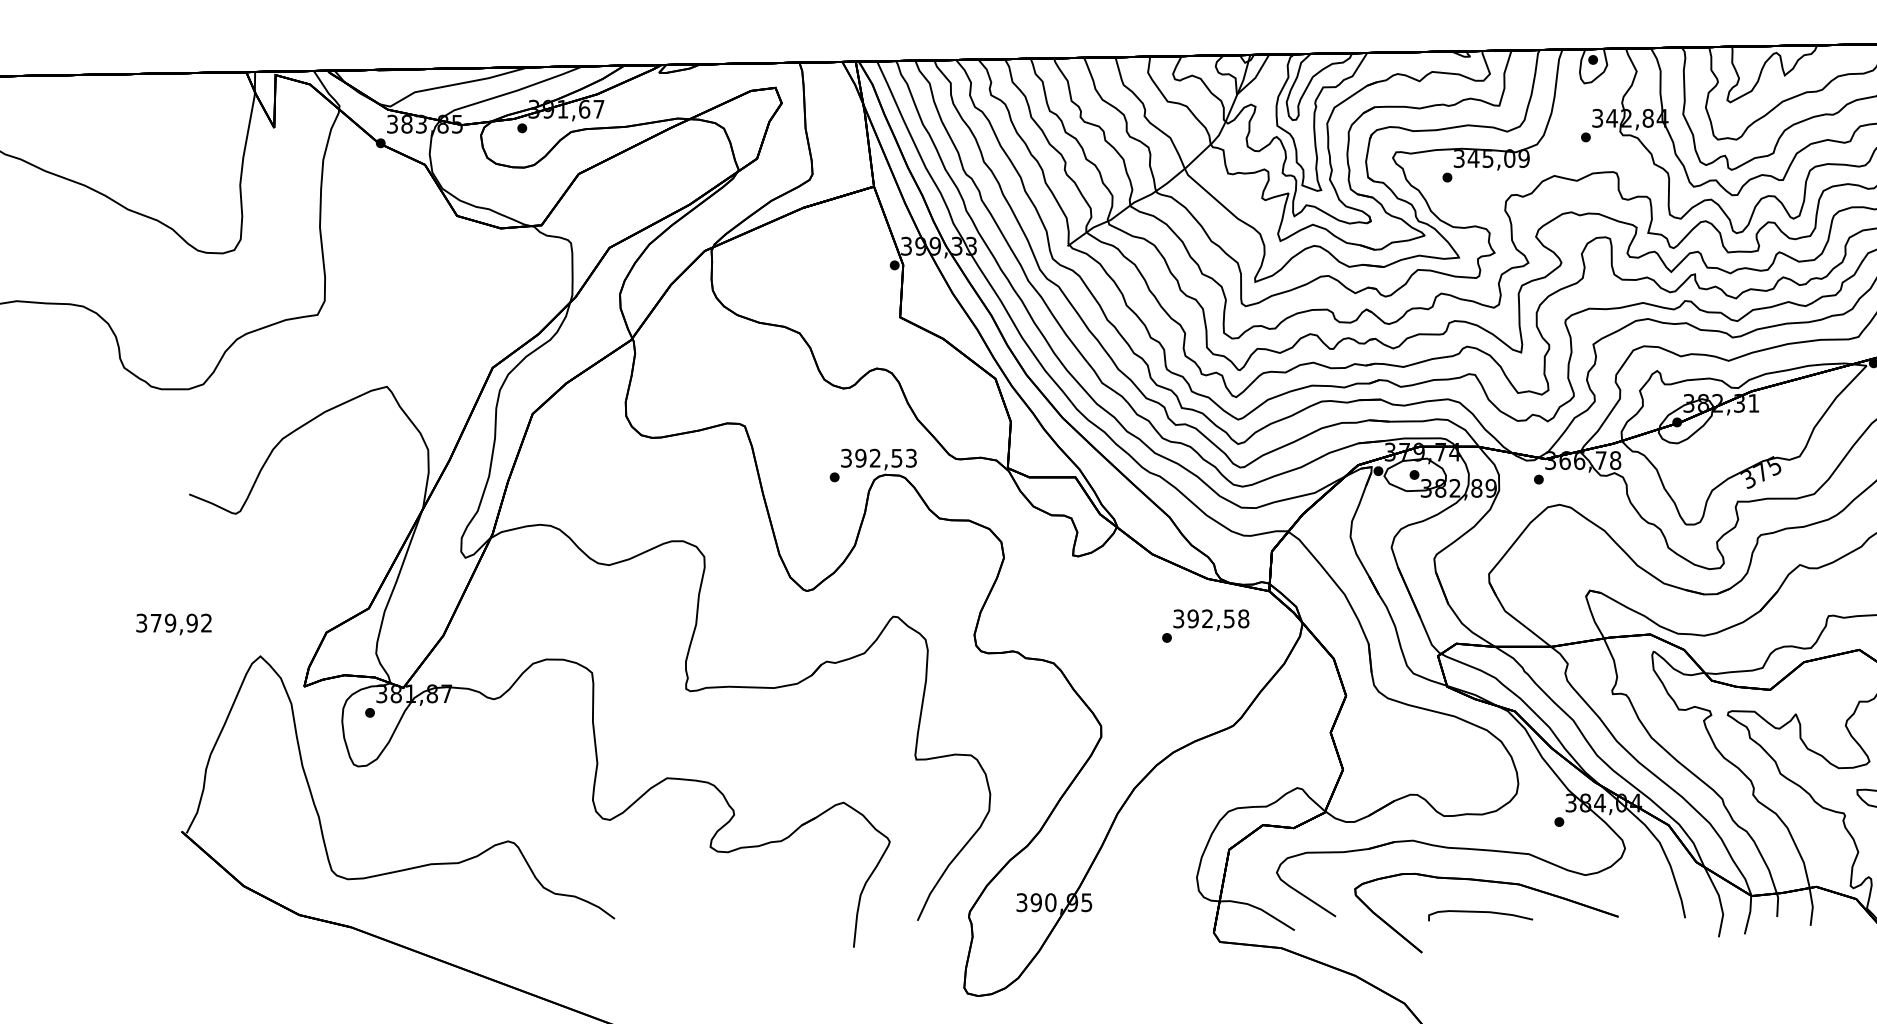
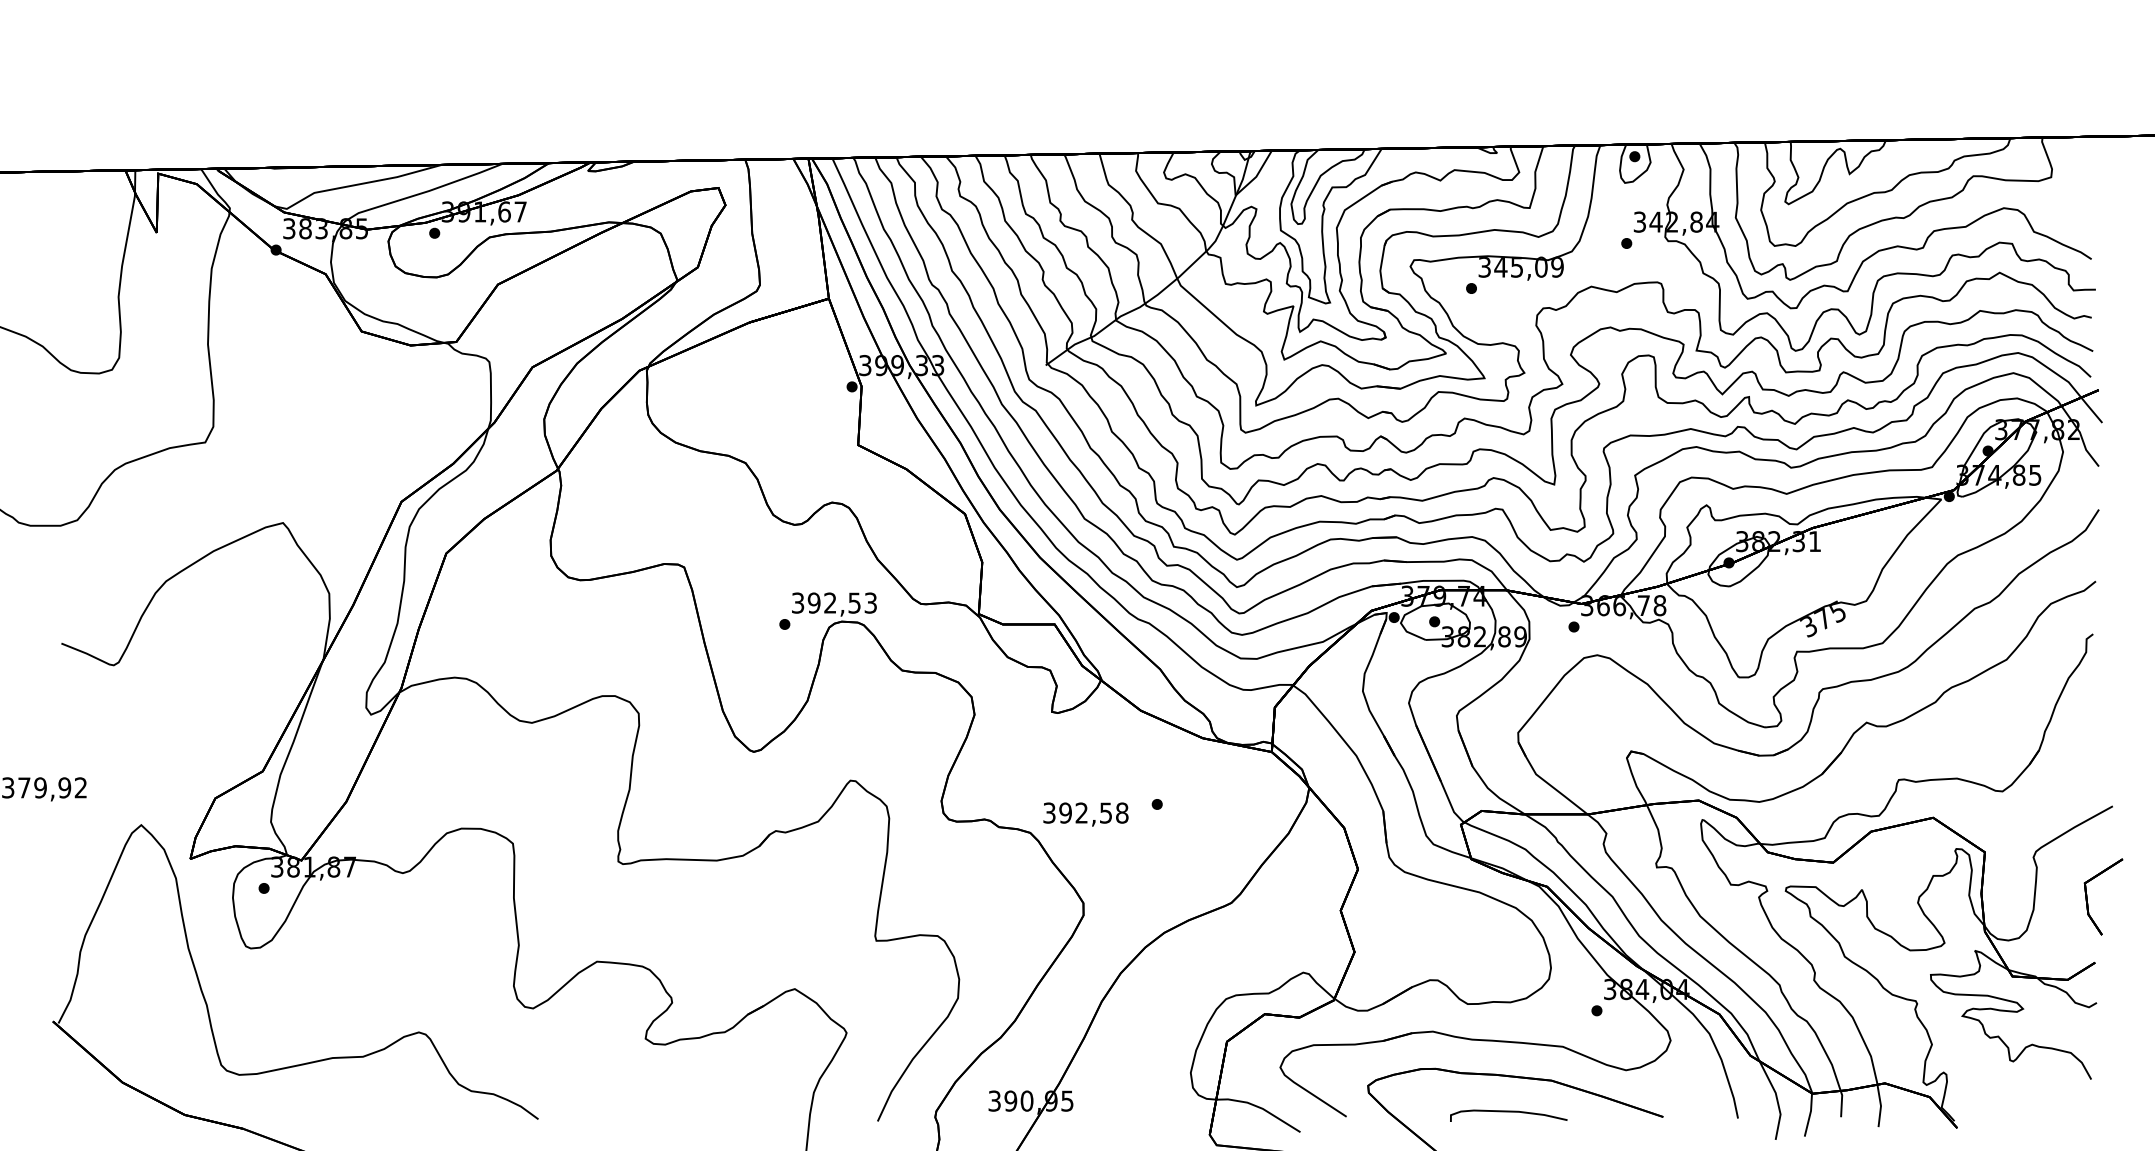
text: (1210, 620) -> (1085, 814), moved

